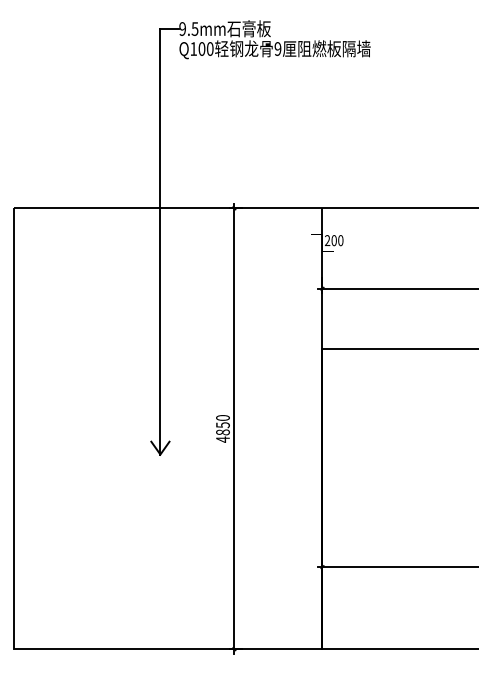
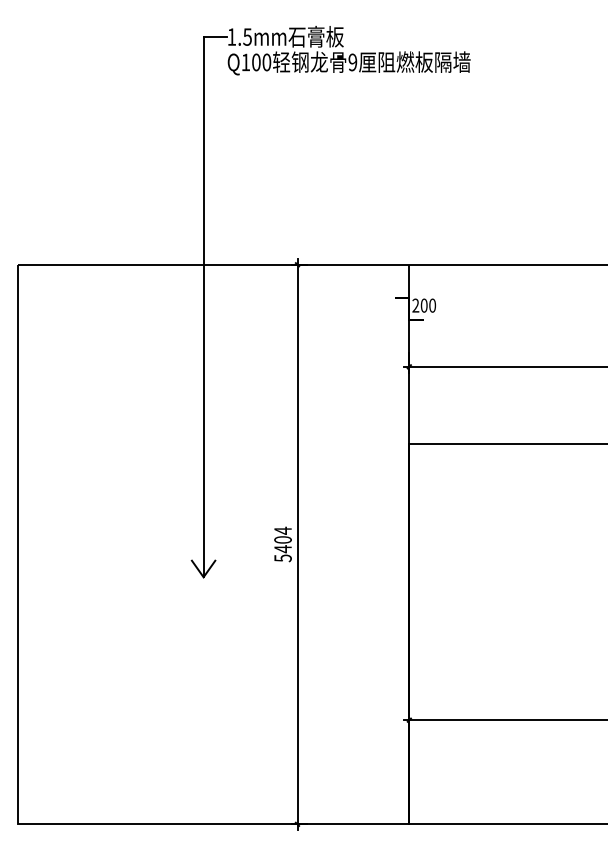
text: (182, 28) -> (231, 36), 9.5mm -> 1.5mm
text: (222, 428) -> (282, 544), 4850 -> 5404

